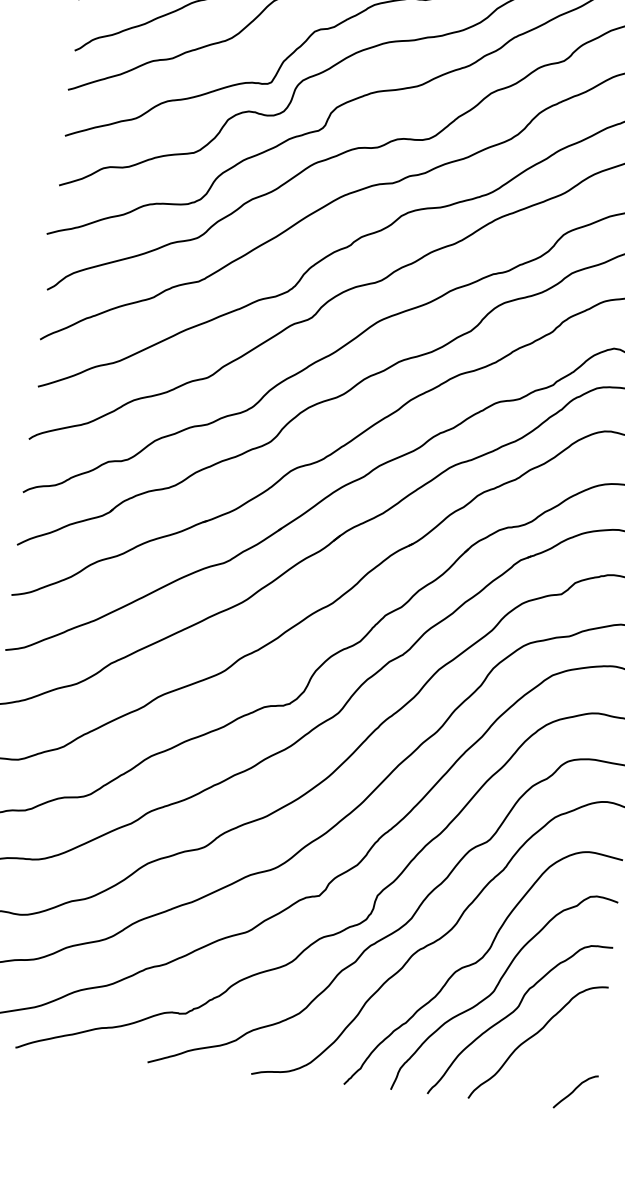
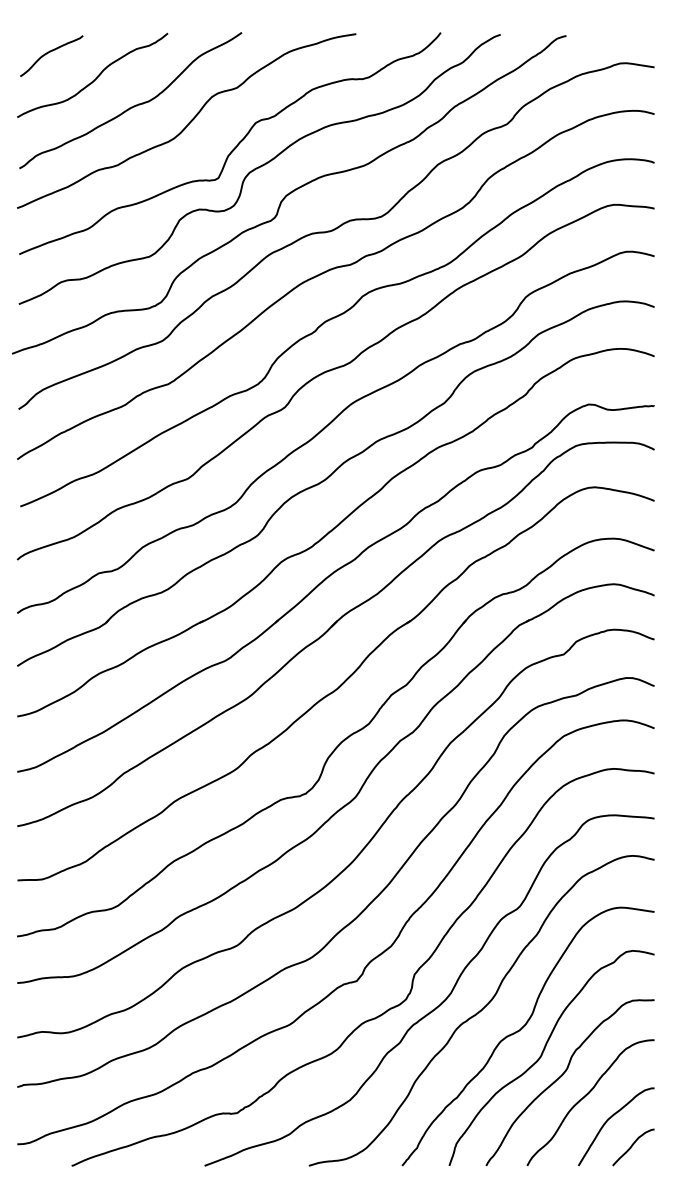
curve: (558, 1059) -> (612, 1117), added

